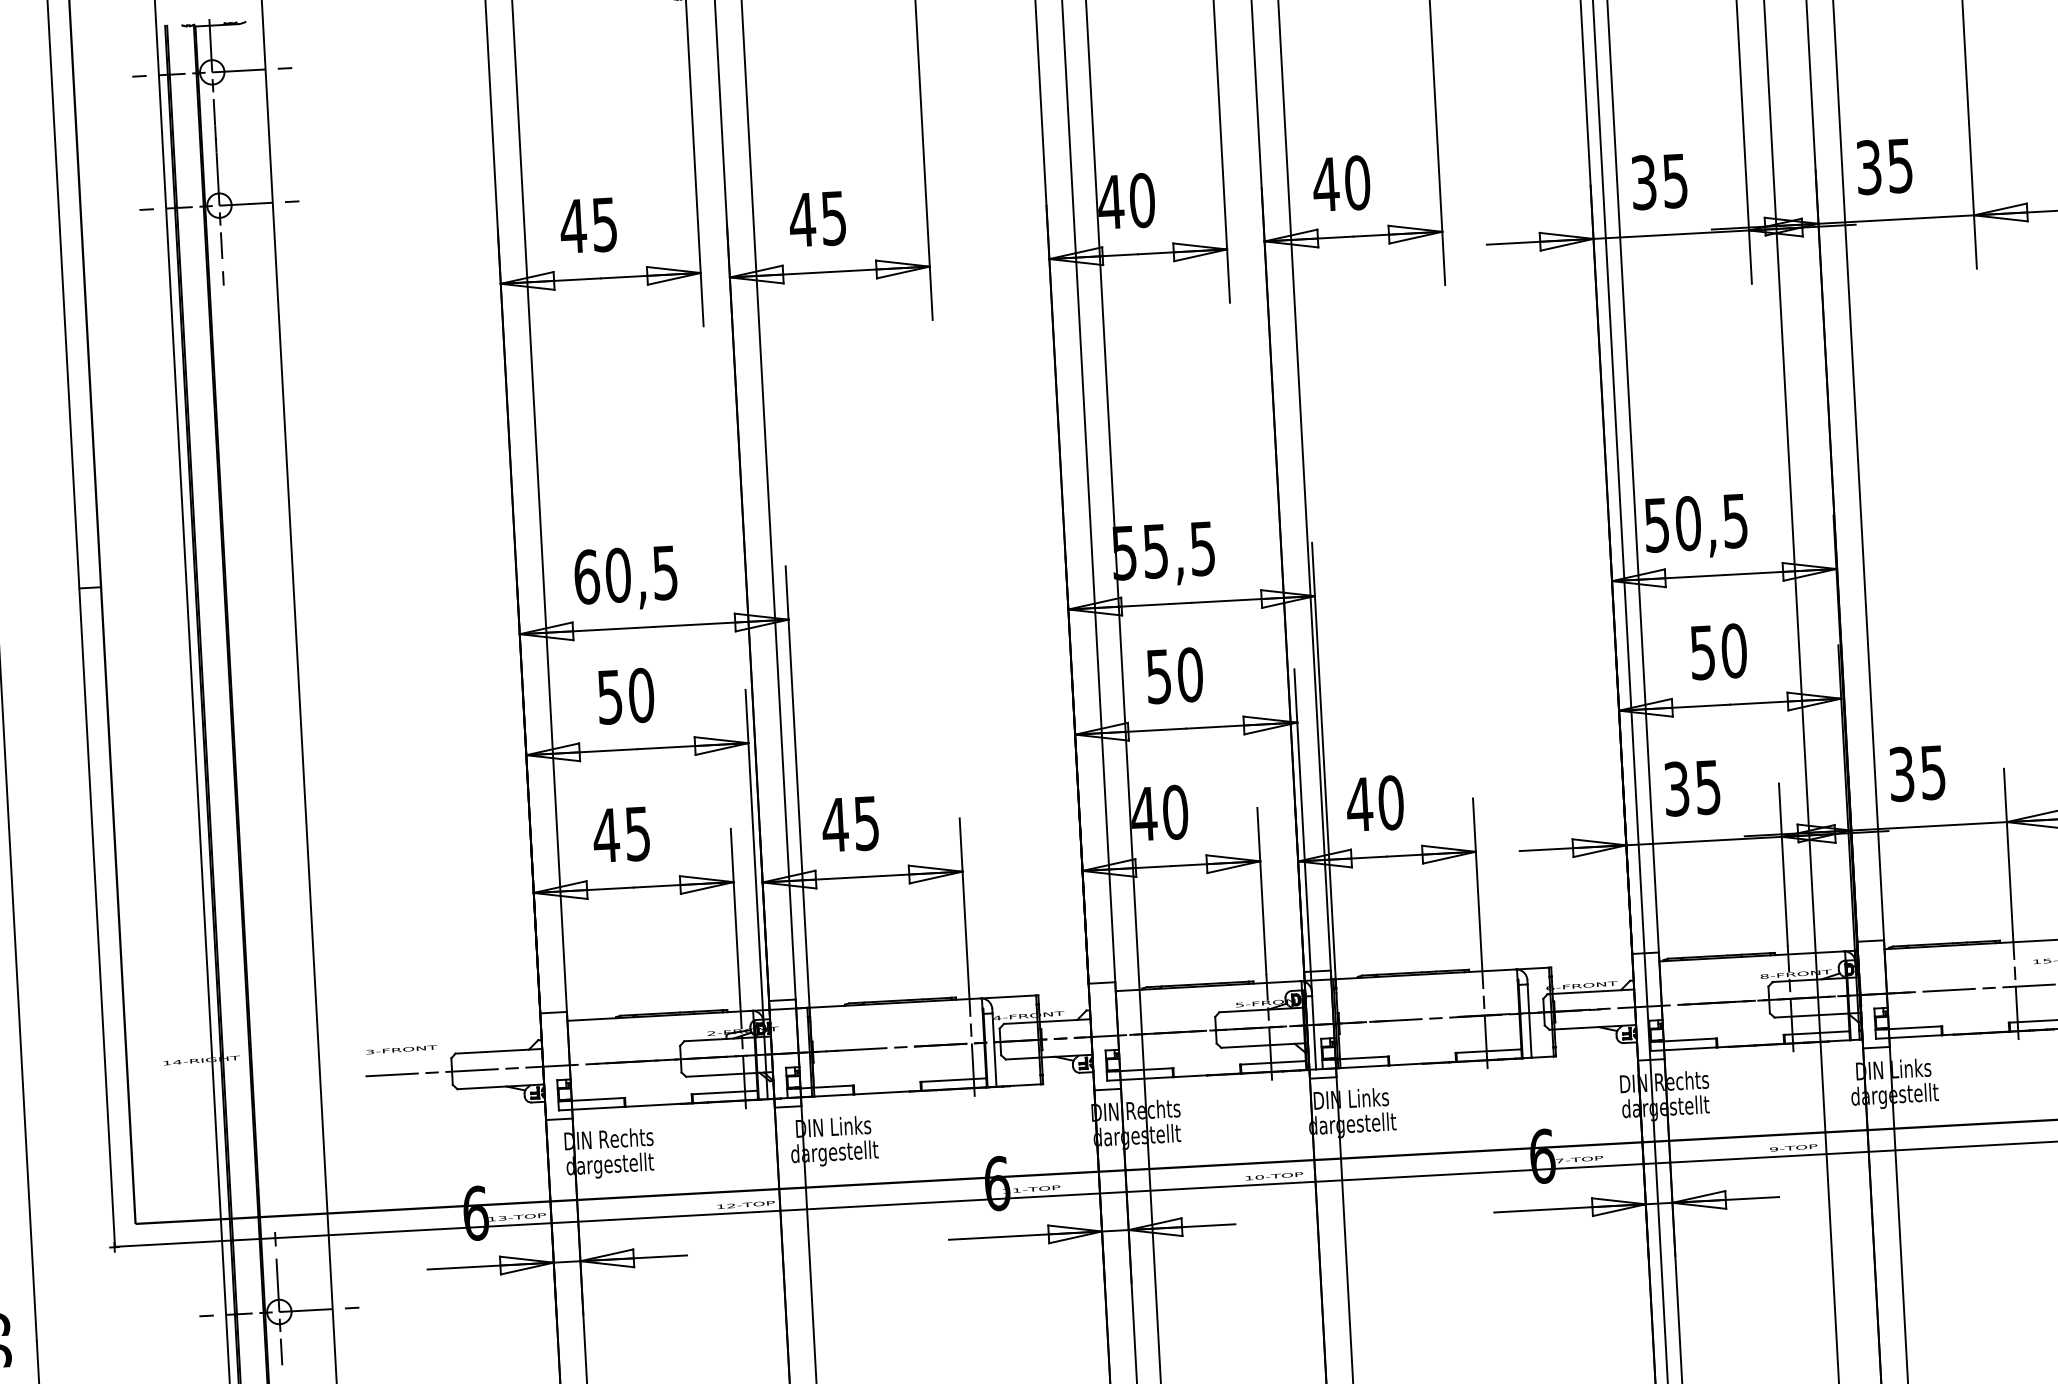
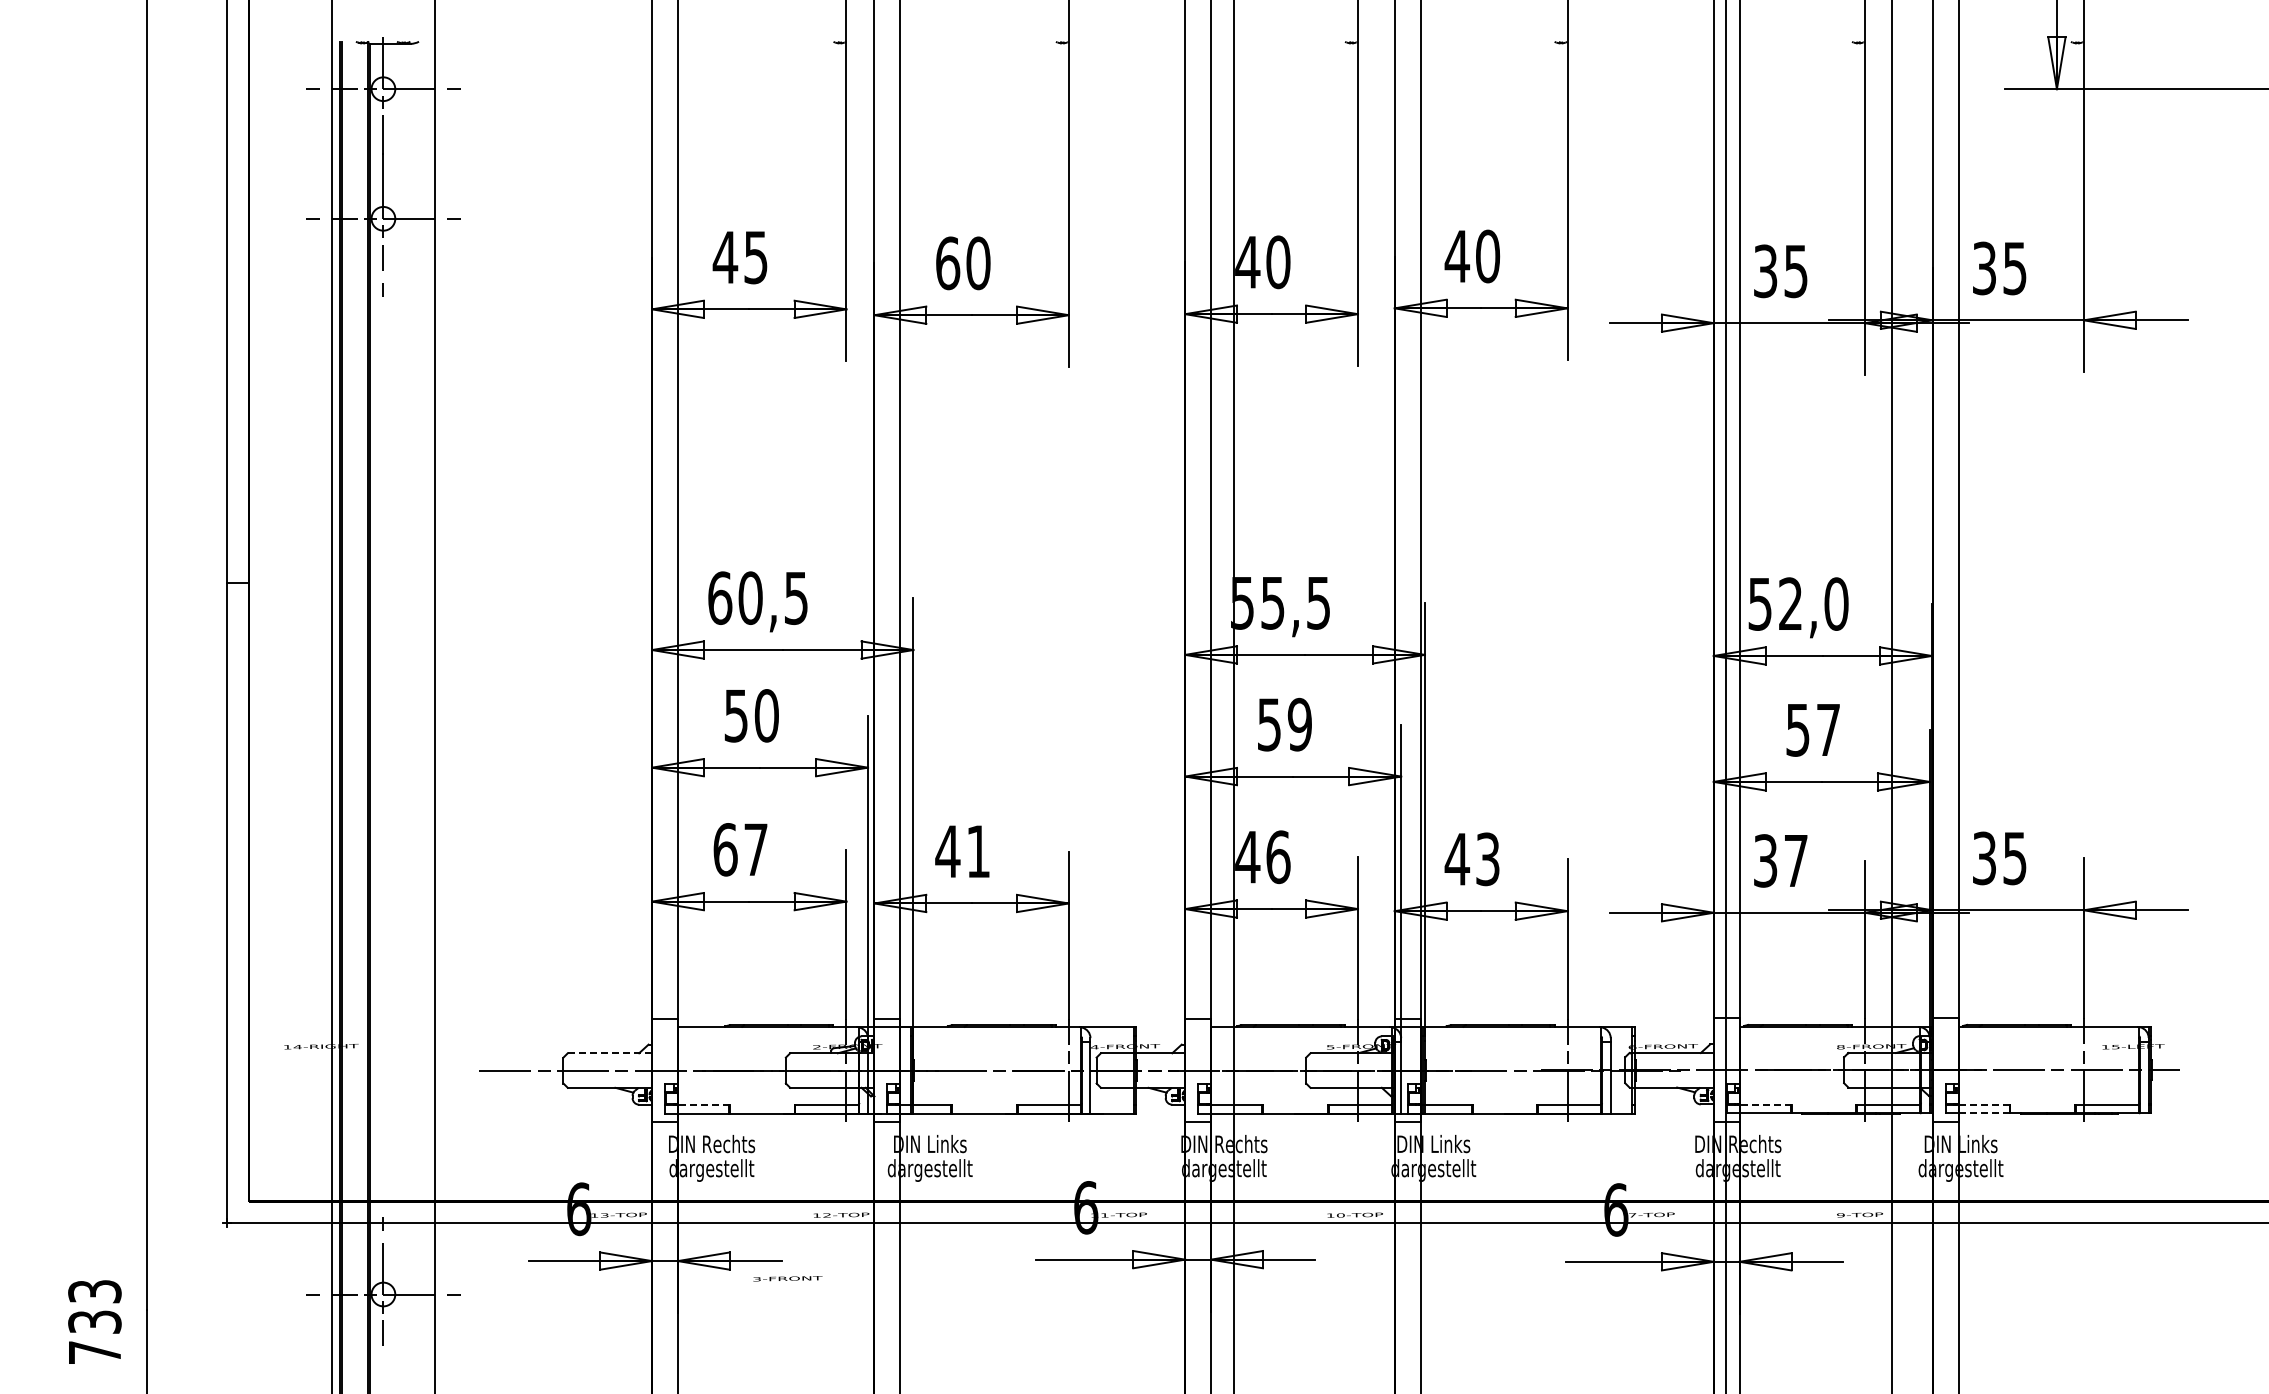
text: (817, 219) -> (962, 263), 45 -> 60
text: (1711, 521) -> (1813, 603), 50,5 -> 52,0
text: (1734, 650) -> (1828, 729), 50 -> 57
text: (1189, 674) -> (1299, 724), 50 -> 59
text: (1707, 788) -> (1795, 861), 35 -> 37
text: (1391, 803) -> (1488, 859), 40 -> 43
text: (1175, 811) -> (1278, 856), 40 -> 46
text: (866, 823) -> (978, 851), 45 -> 41
text: (620, 834) -> (739, 849), 45 -> 67
line: (1915, 1027) -> (1984, 1104), solid -> dashed
line: (1916, 1036) -> (1984, 1113), solid -> dashed
line: (1690, 1039) -> (1765, 1104), solid -> dashed
text: (401, 1049) -> (787, 1278), moved
line: (499, 1051) -> (610, 1053), solid -> dashed
line: (598, 1099) -> (703, 1105), solid -> dashed

